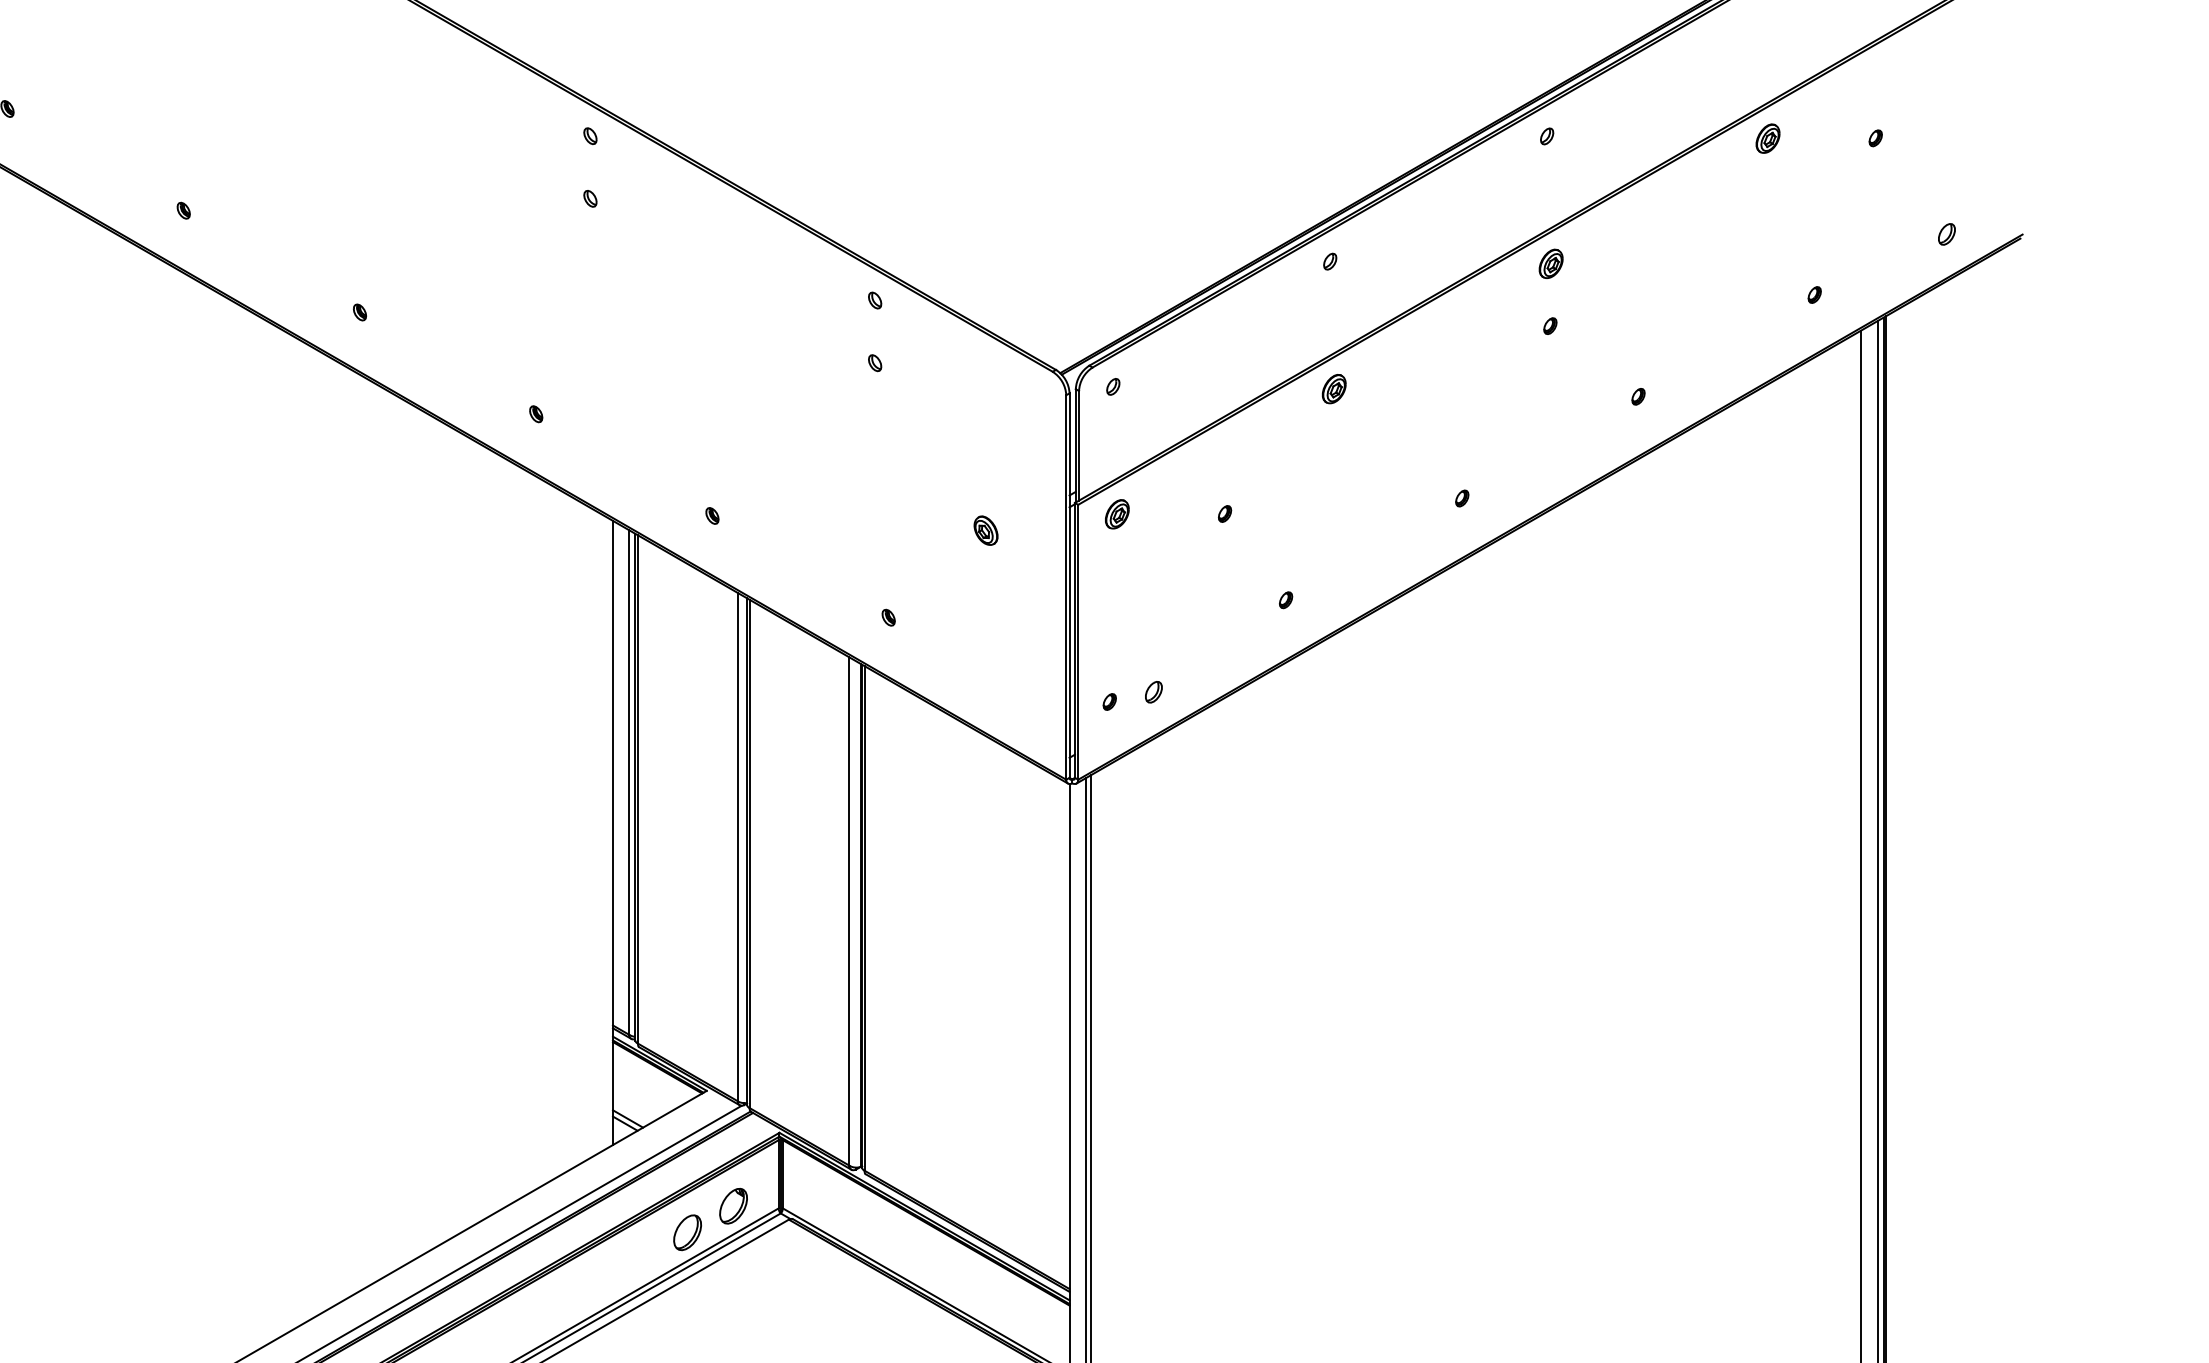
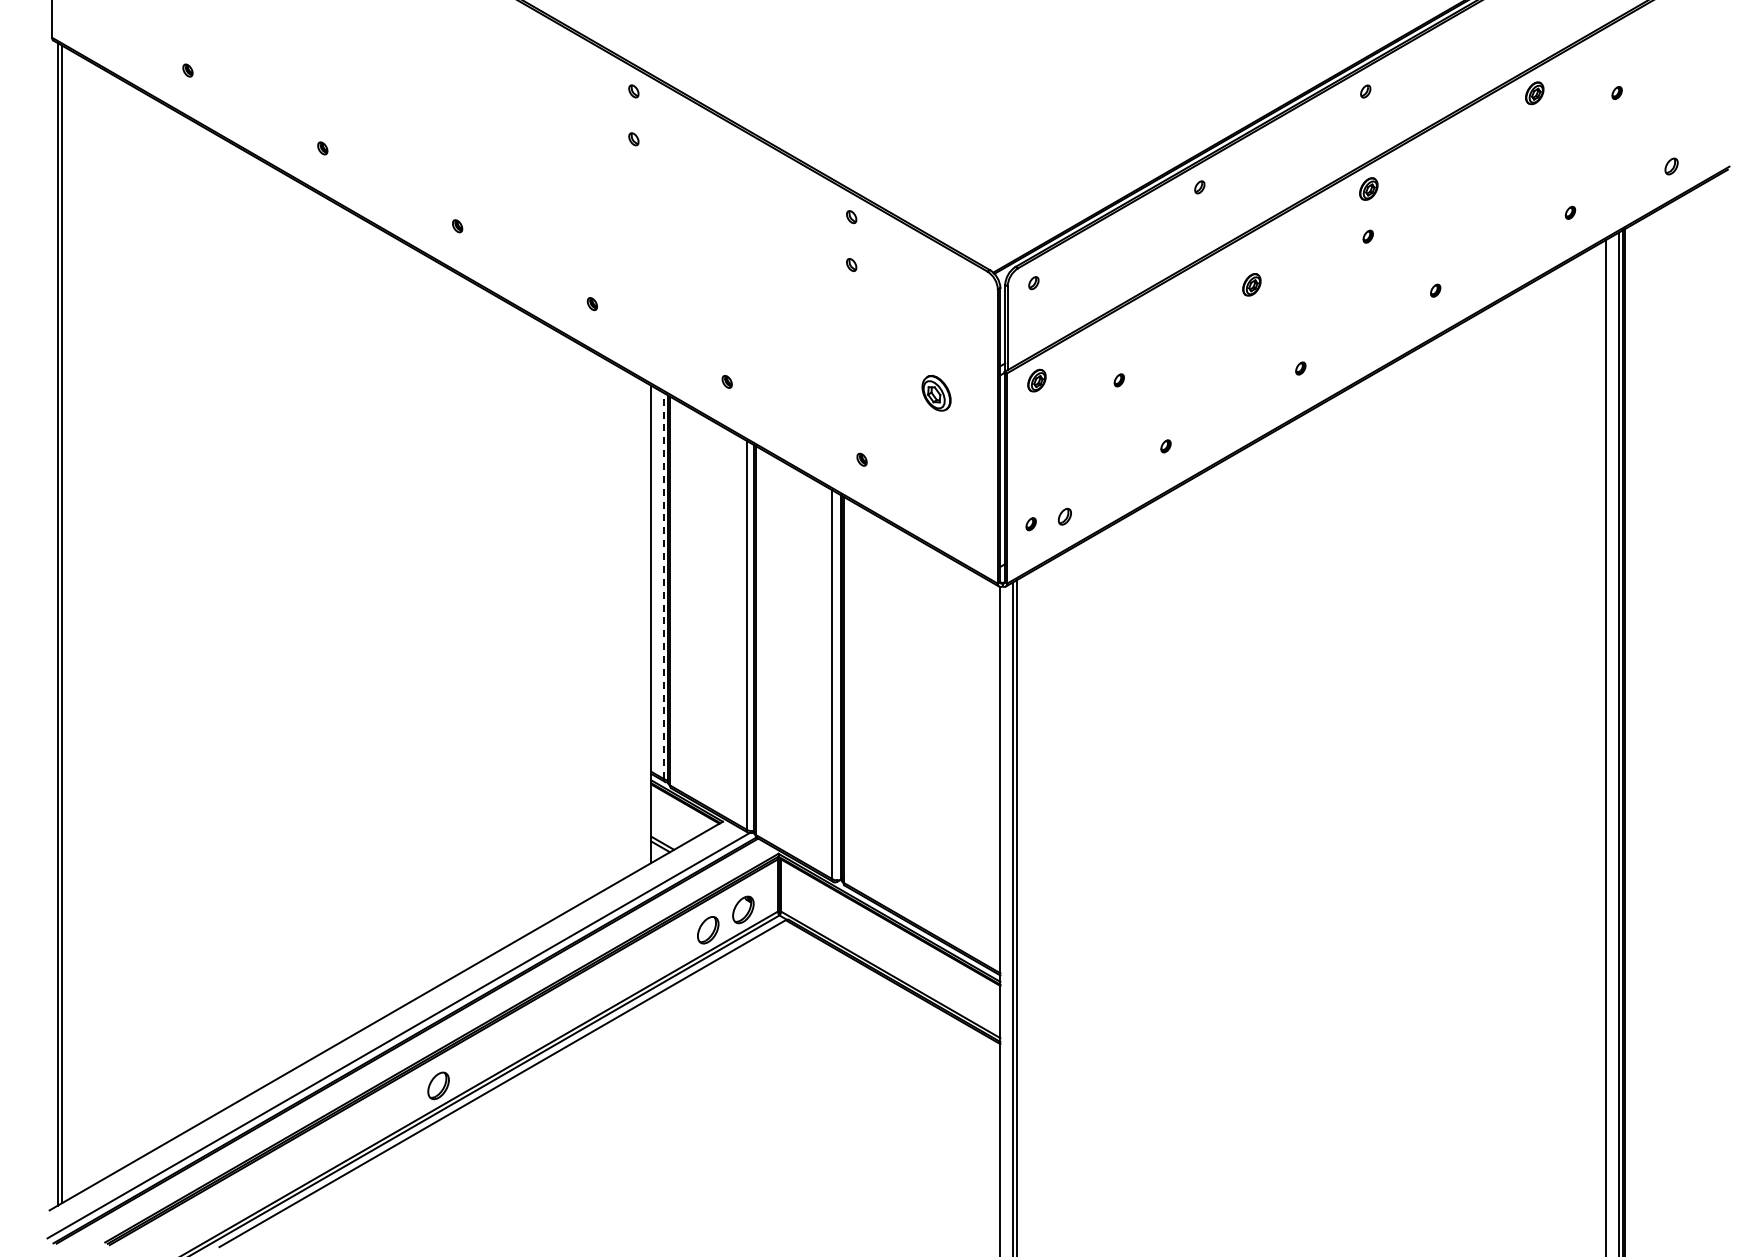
part: (1333, 388) -> (1251, 284), moved
part: (986, 529) -> (936, 392), size x1.6
line: (629, 782) -> (663, 585), solid -> dashed

